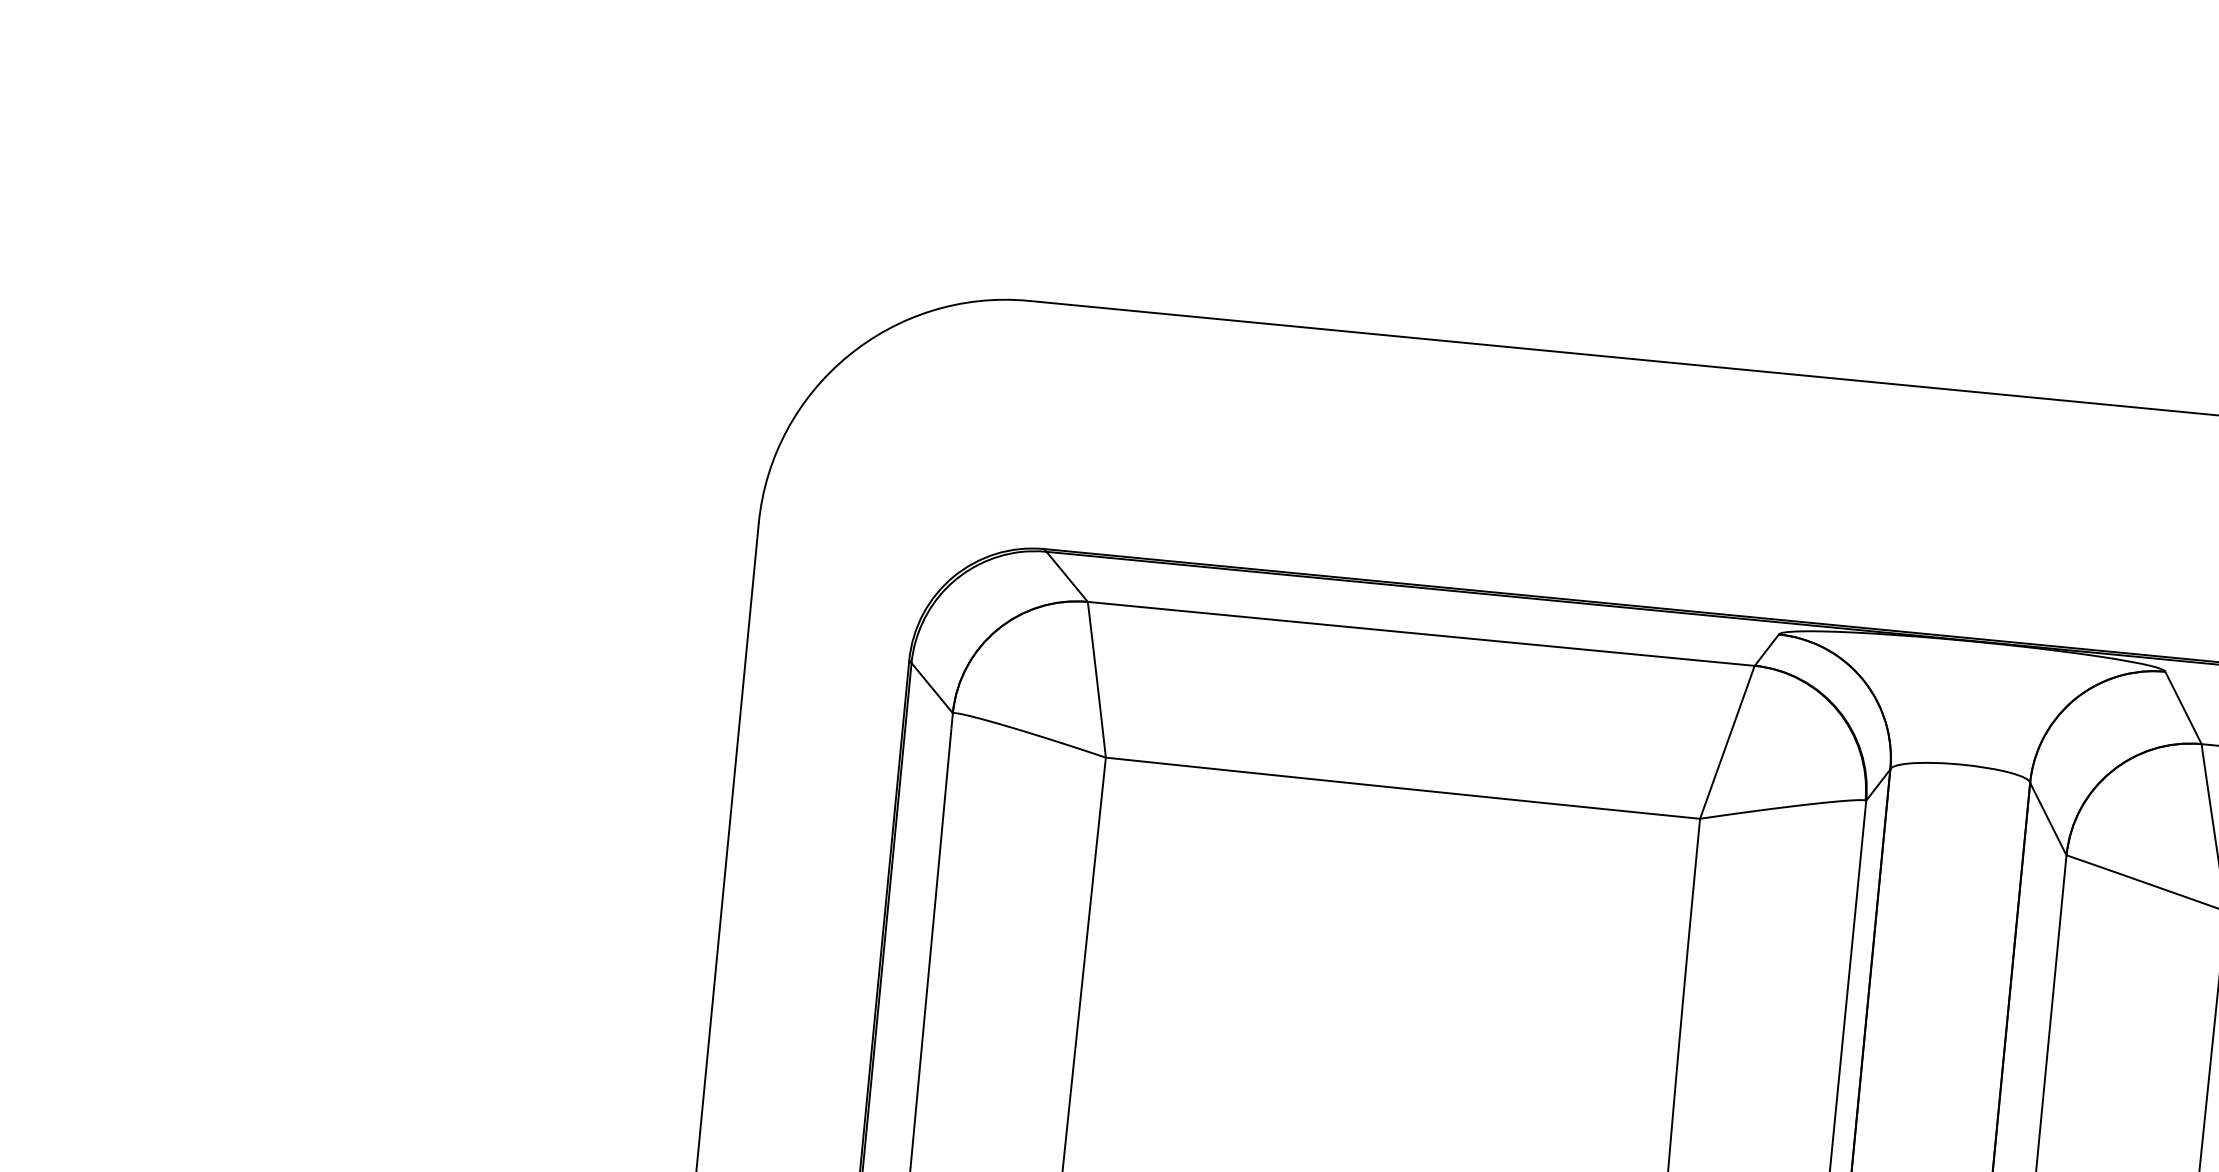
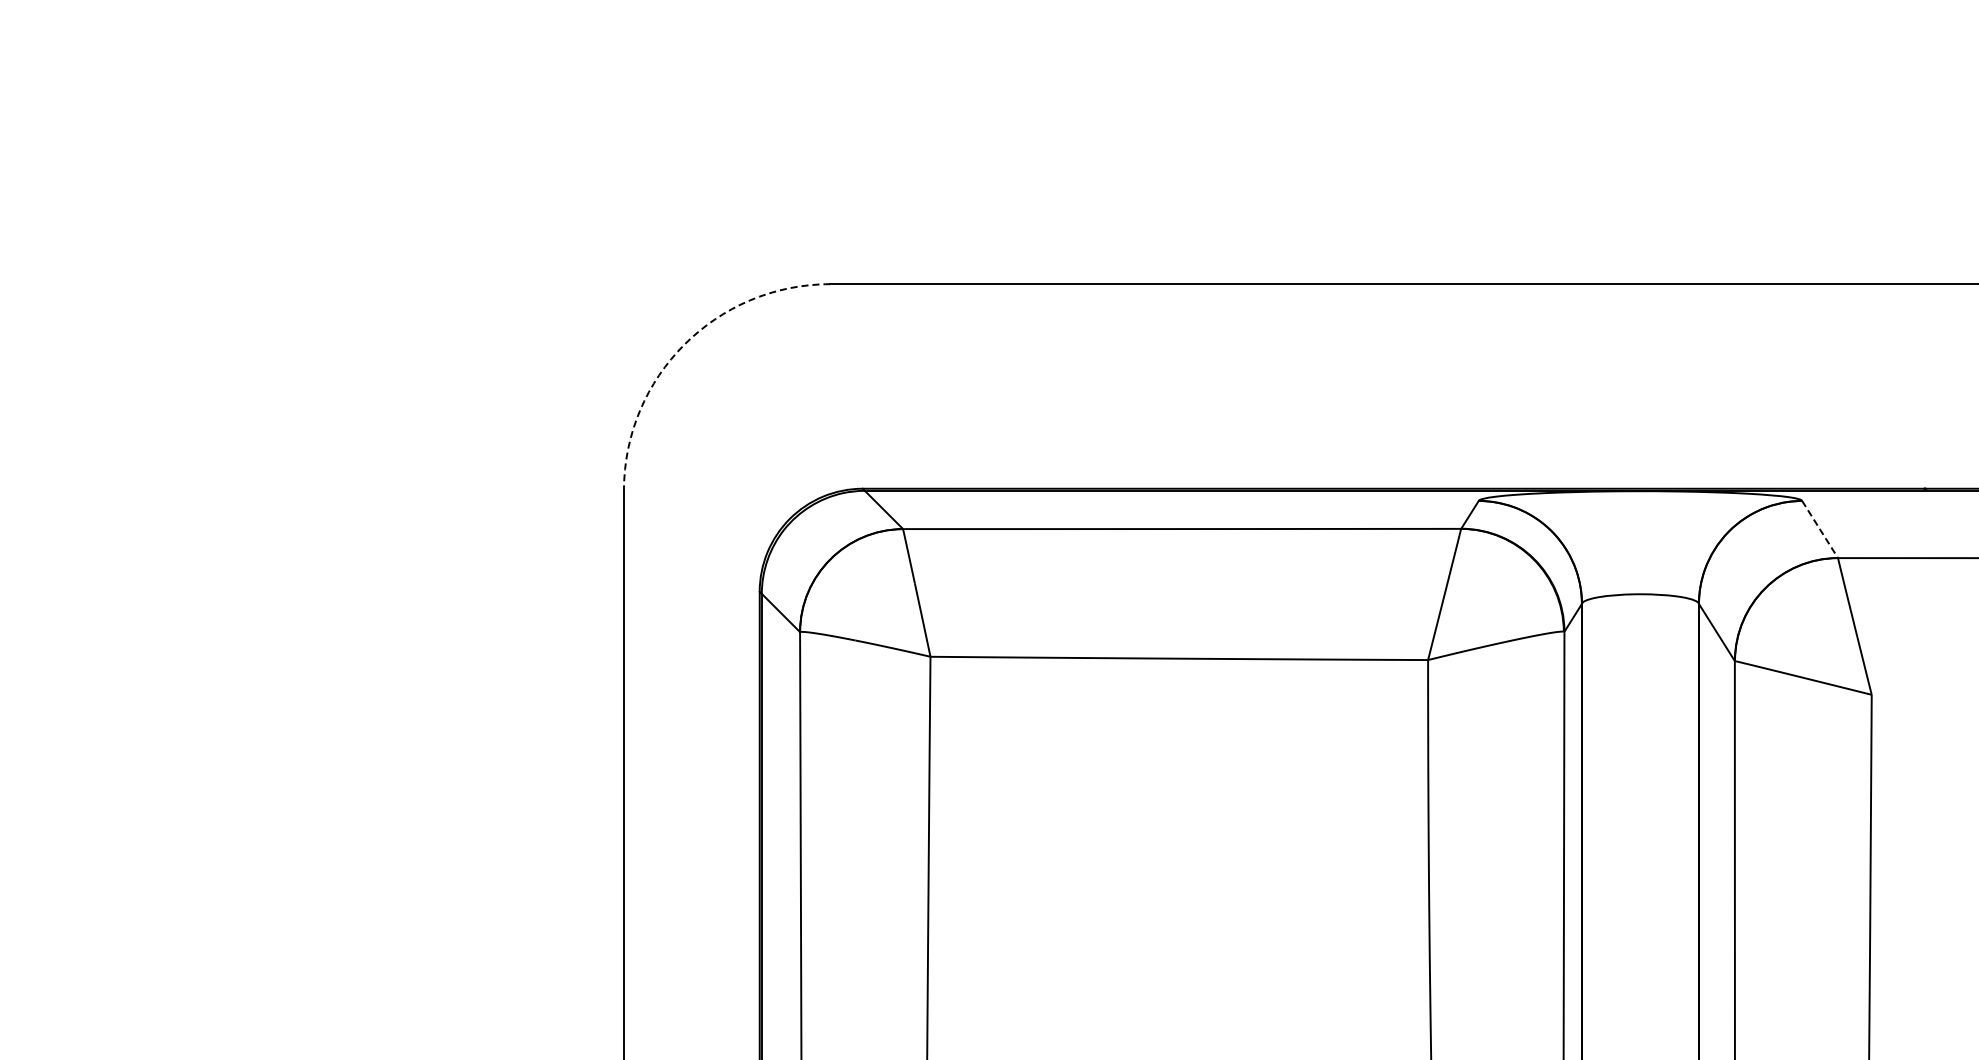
arc: (847, 356) -> (684, 344), solid -> dashed
line: (2183, 707) -> (1820, 529), solid -> dashed

